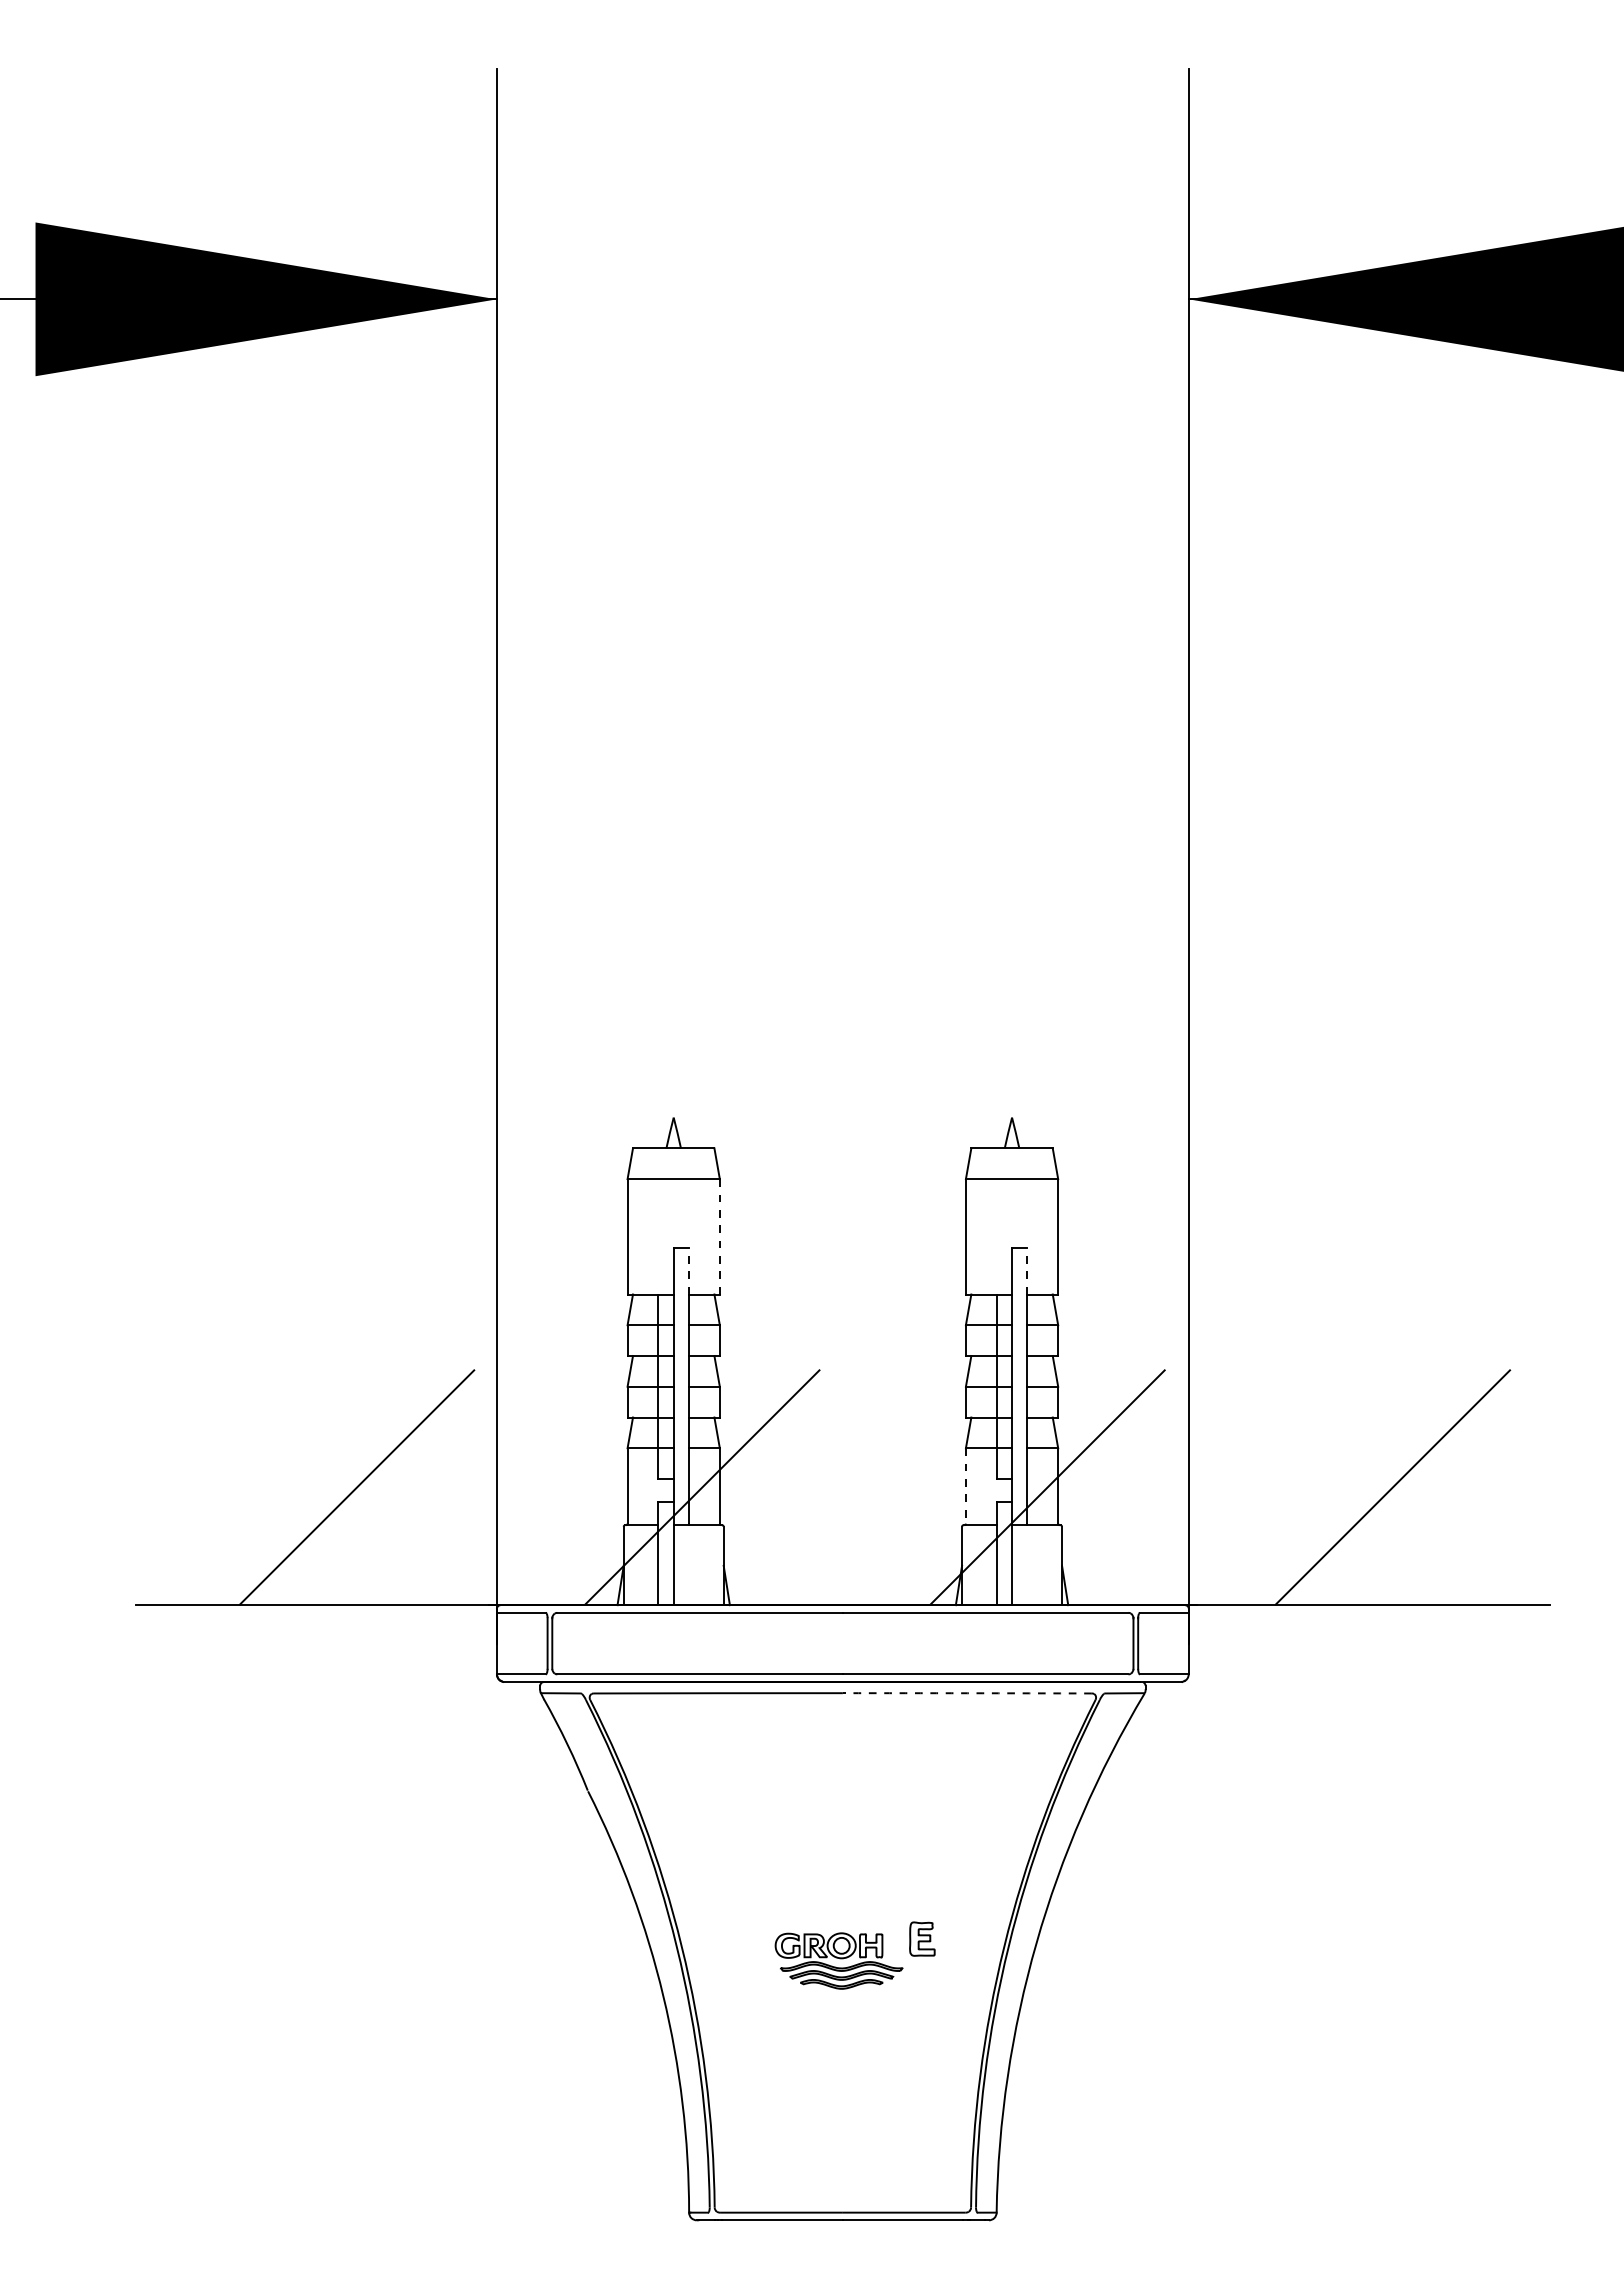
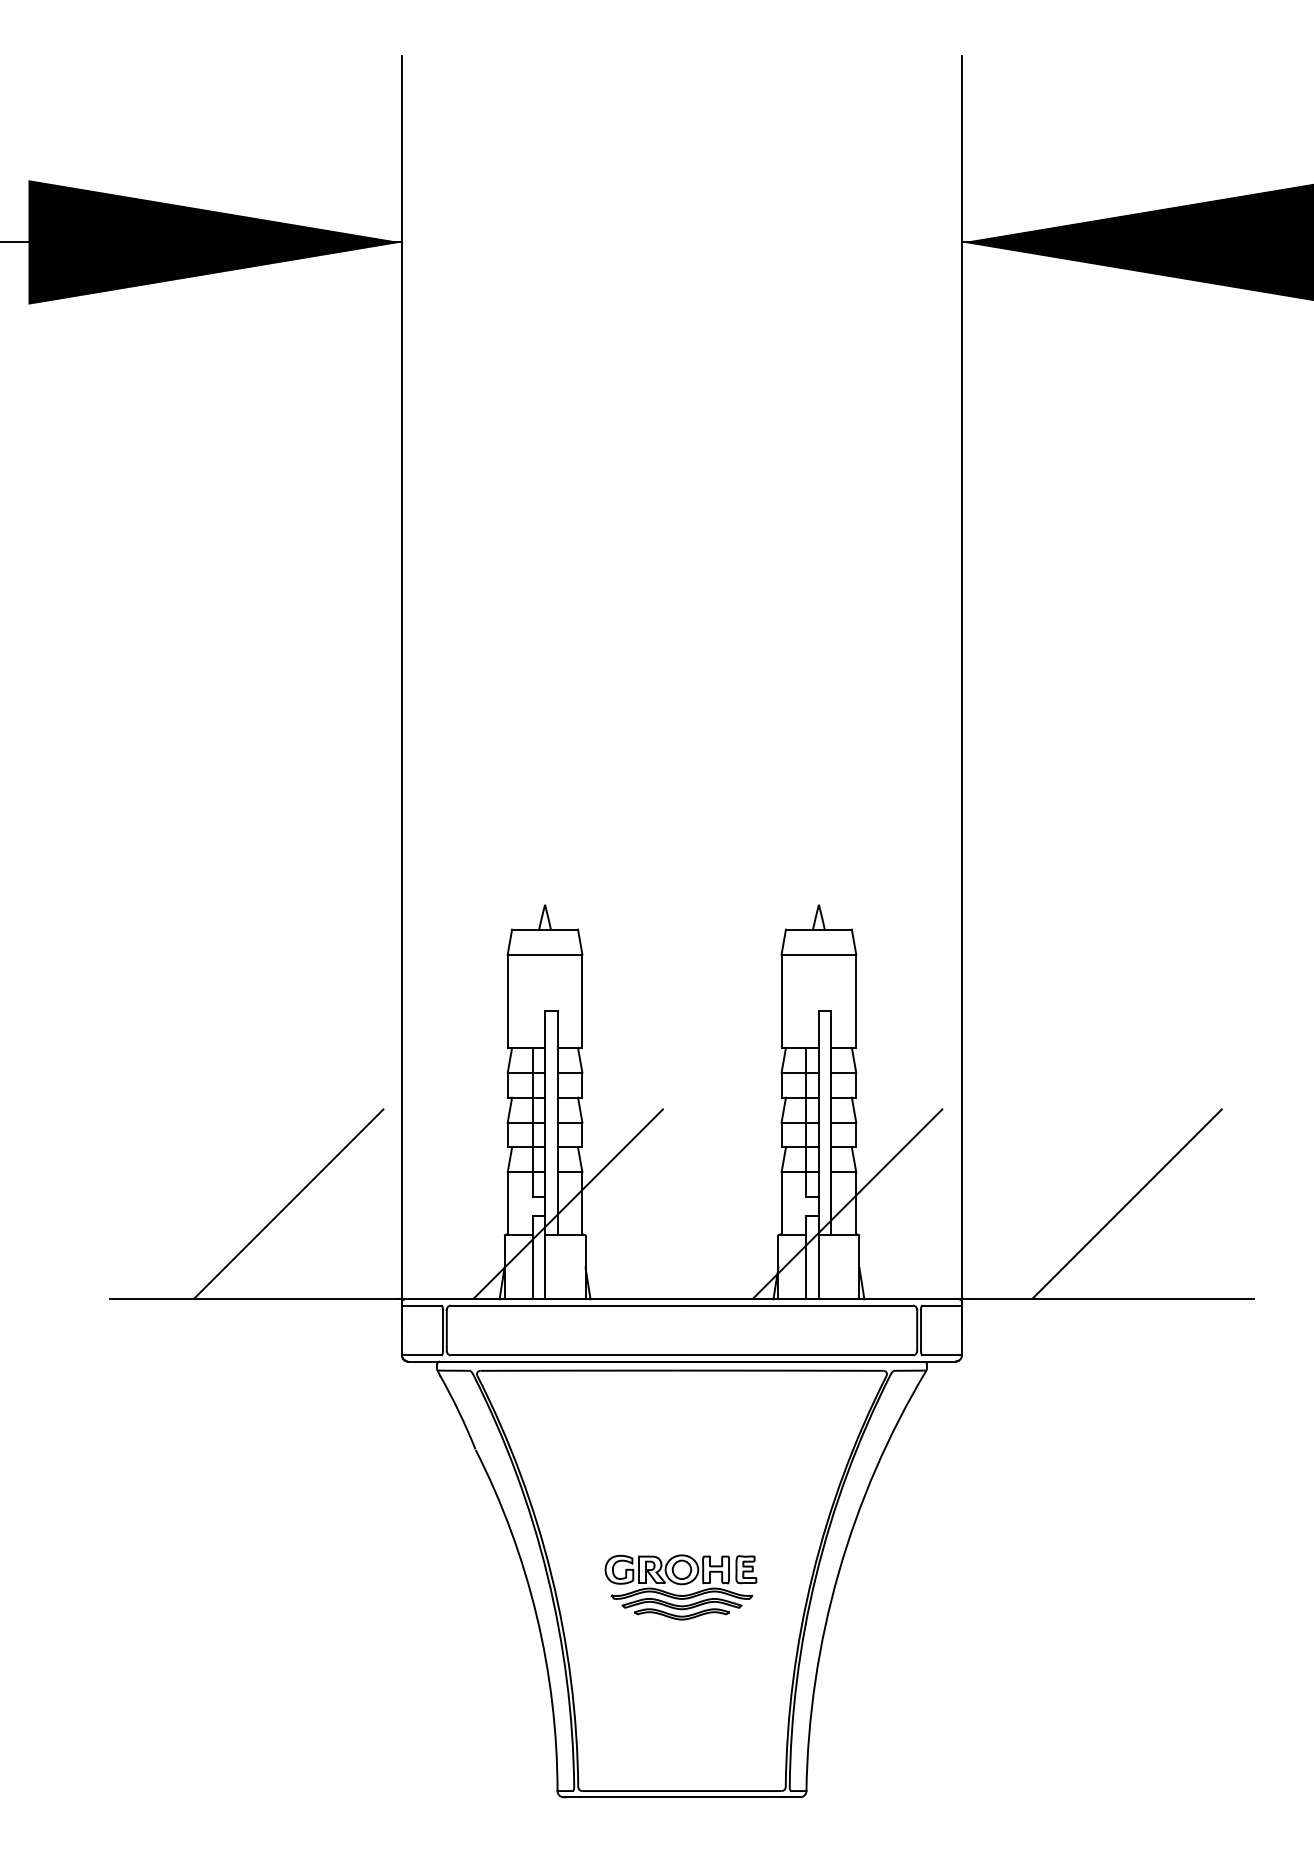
line: (719, 1236) -> (582, 1000), dashed -> solid
line: (689, 1270) -> (557, 1028), dashed -> solid
line: (1027, 1270) -> (831, 1028), dashed -> solid
line: (965, 1485) -> (781, 1202), dashed -> solid
arc: (967, 1693) -> (782, 1370), dashed -> solid
part: (838, 1960) -> (678, 1586), size x1.43

